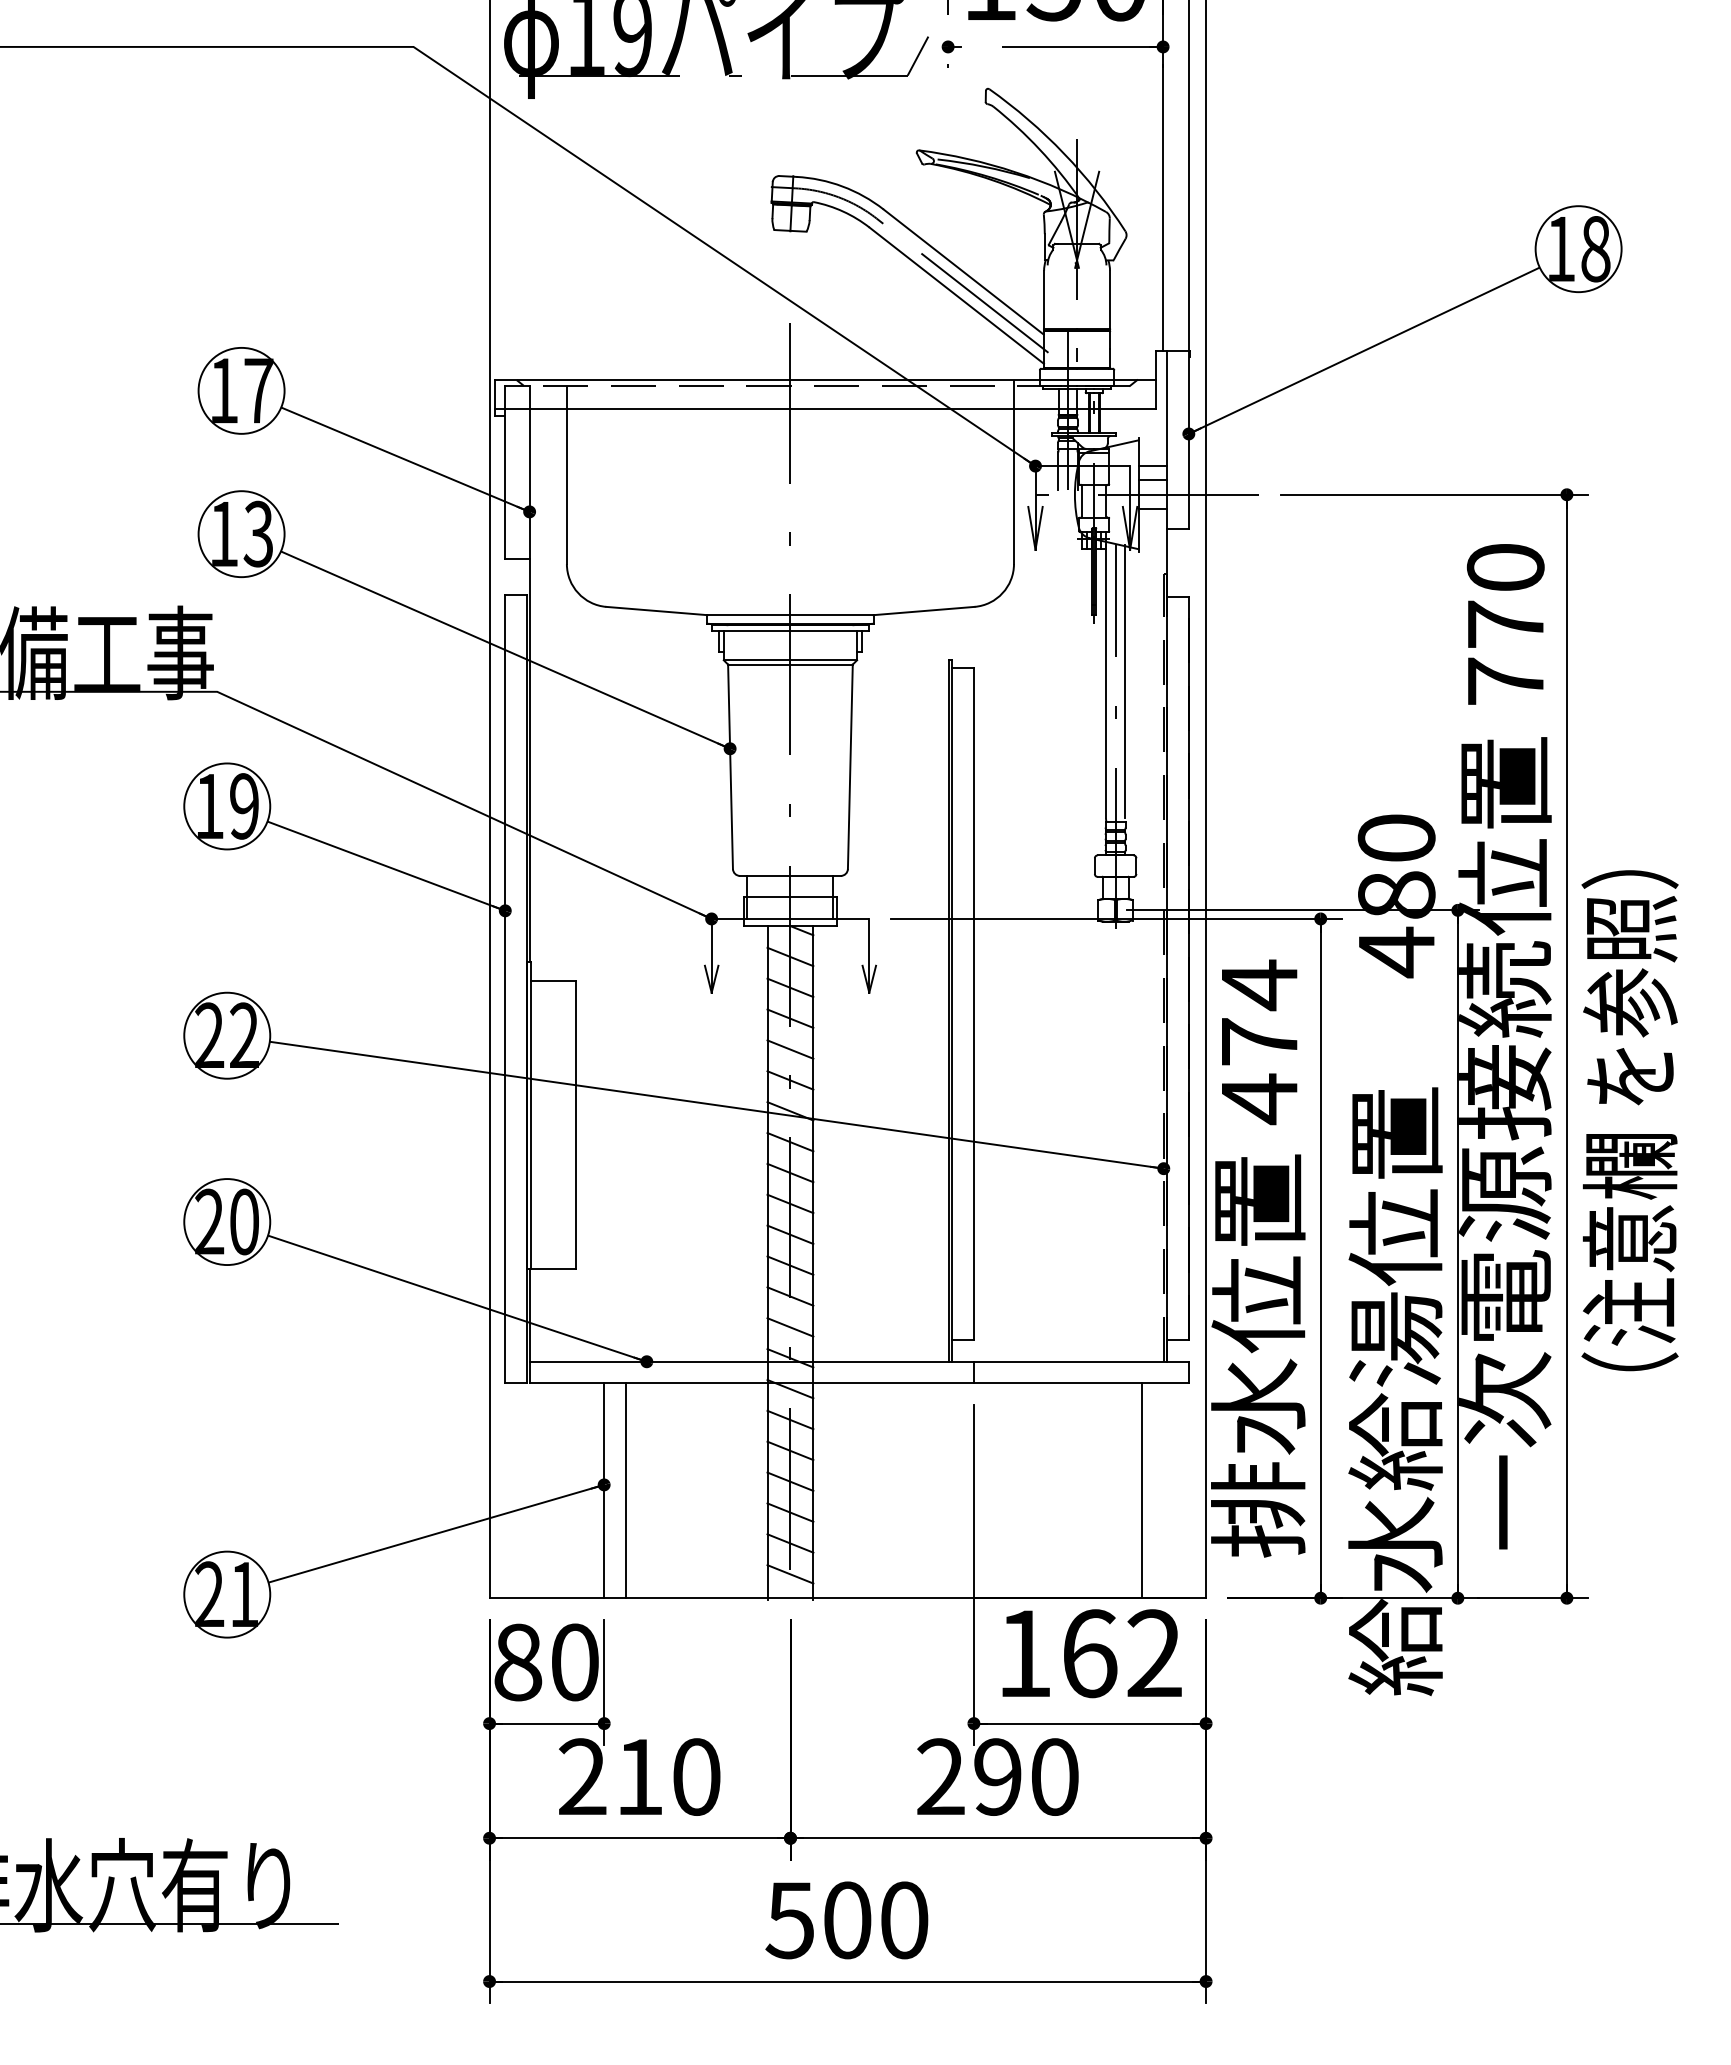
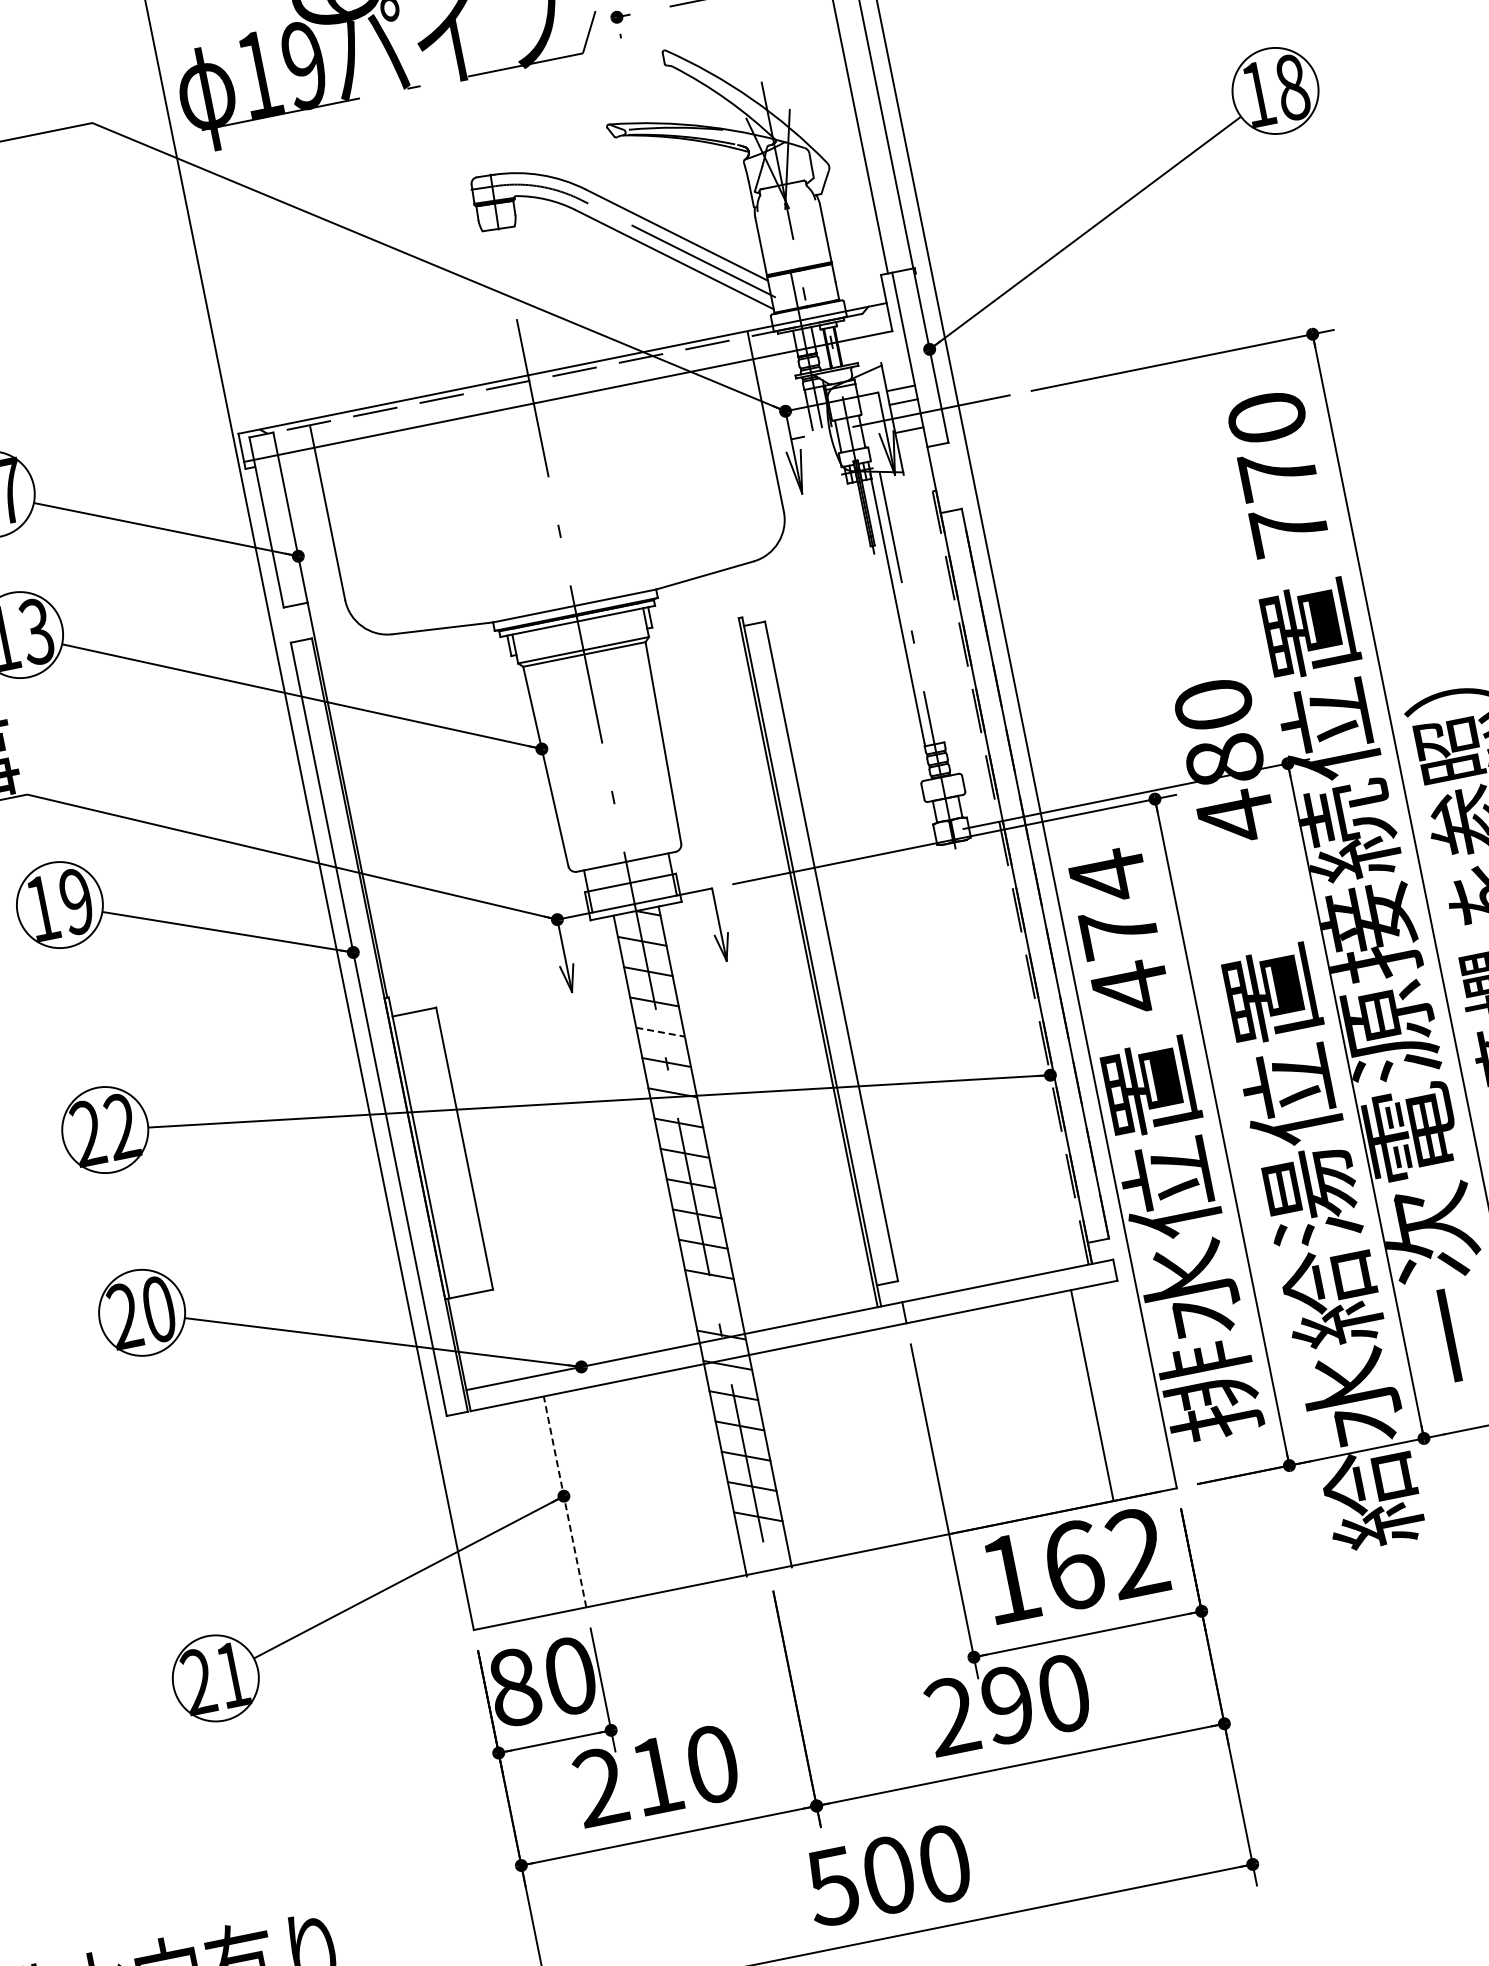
line: (1125, 681) -> (916, 604), removed
line: (790, 1049) -> (660, 1032), solid -> dashed
line: (790, 1327) -> (715, 1304), removed
line: (604, 1490) -> (565, 1501), solid -> dashed
line: (625, 1490) -> (585, 1497), removed
line: (790, 1574) -> (764, 1547), removed

